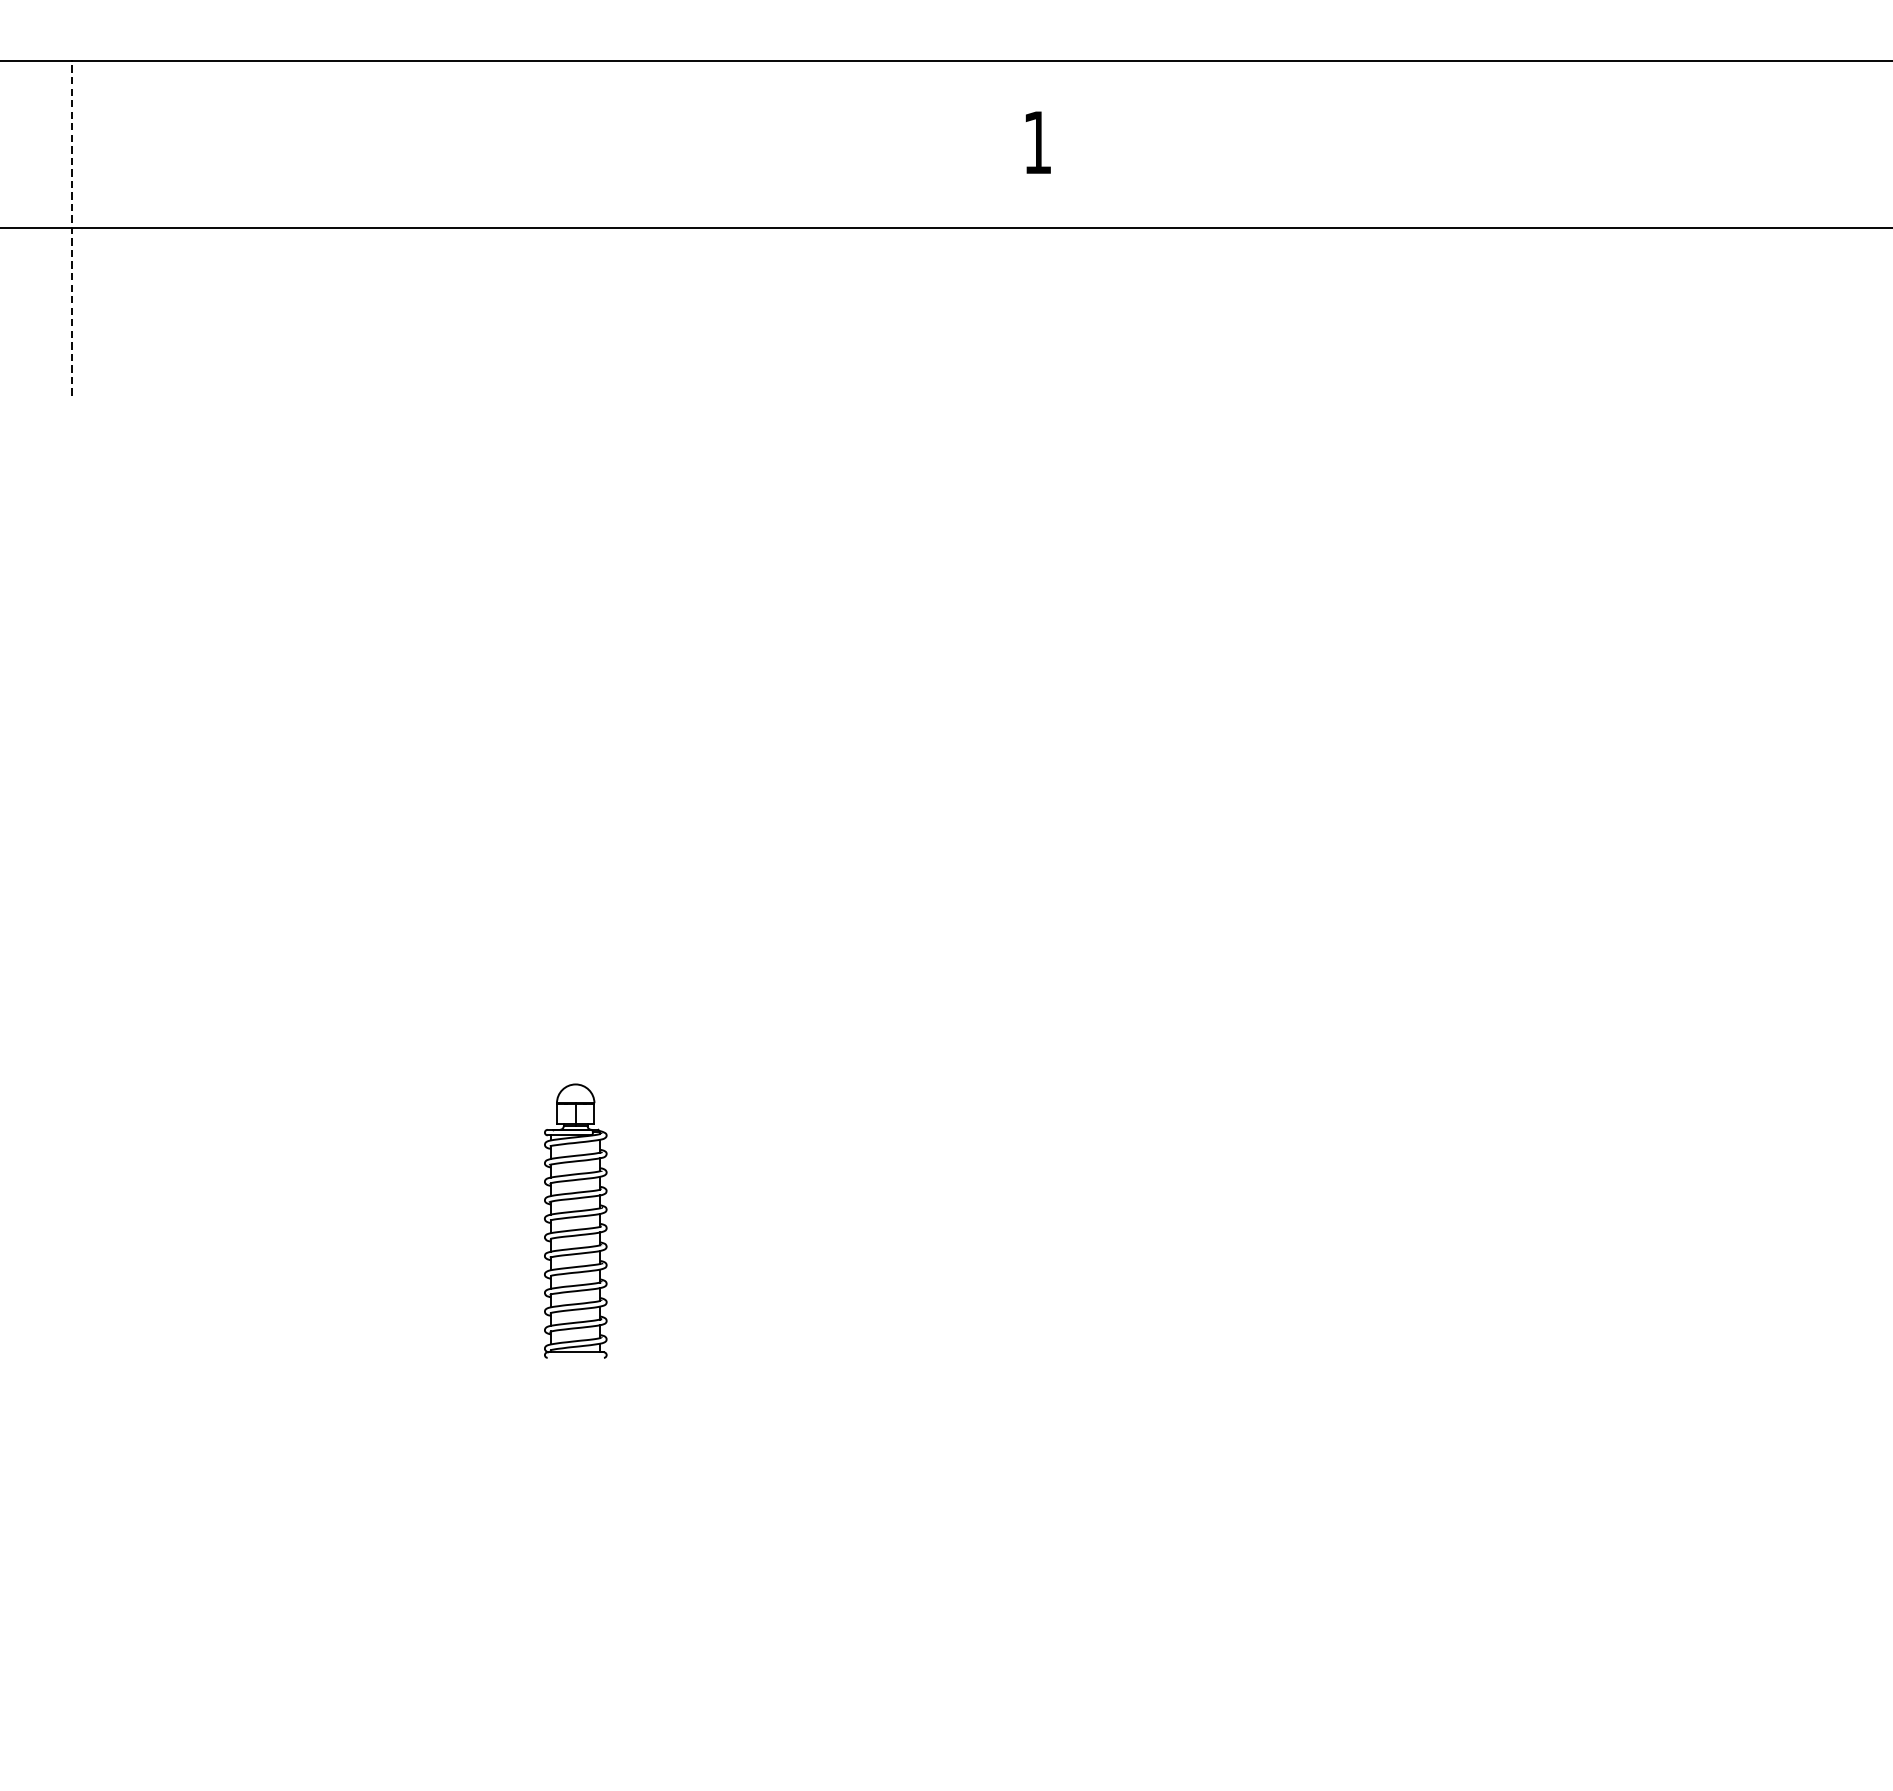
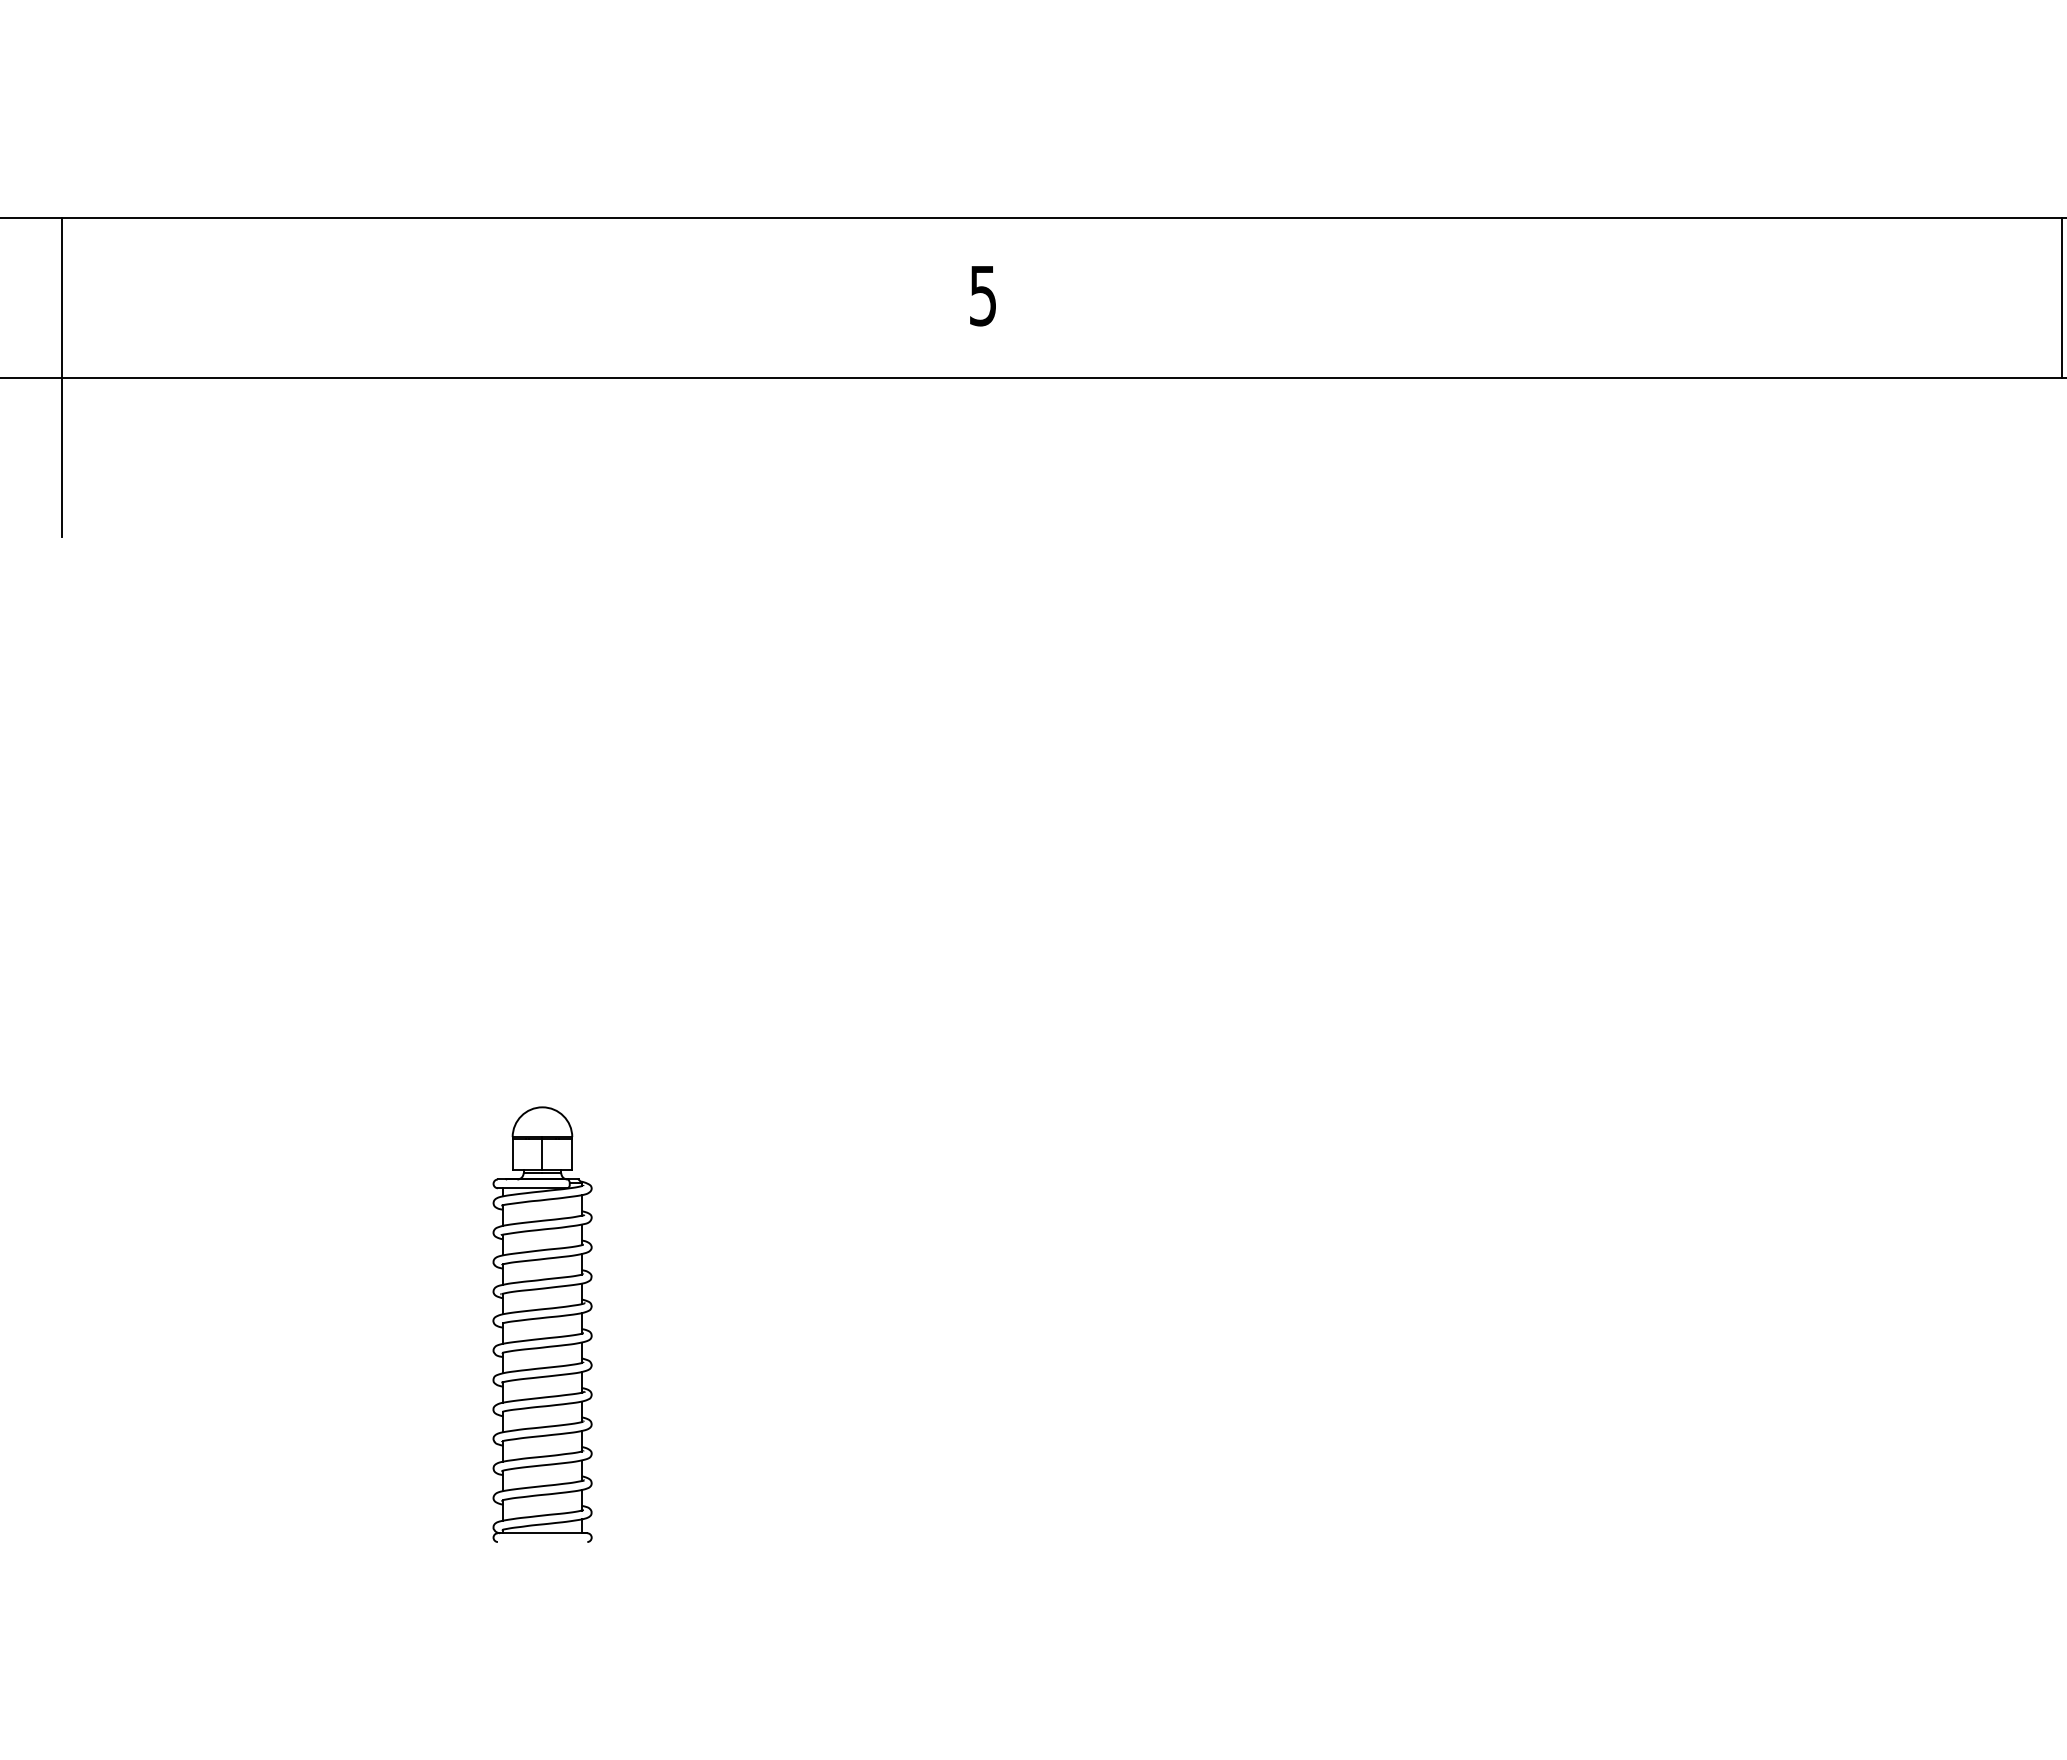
text: (1036, 143) -> (982, 296), 1 -> 5
line: (71, 228) -> (61, 377), dashed -> solid
part: (575, 1221) -> (542, 1324), size x1.67

